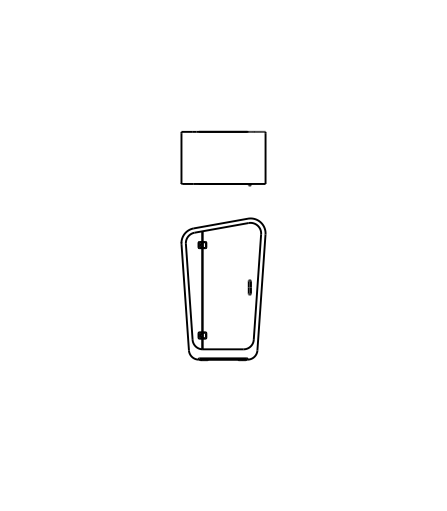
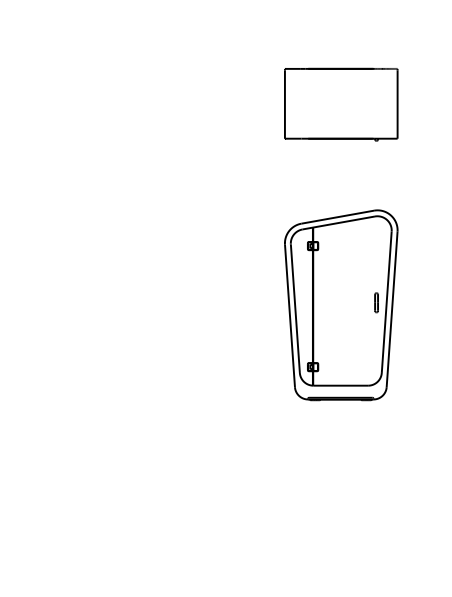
part: (223, 289) -> (341, 305), moved

